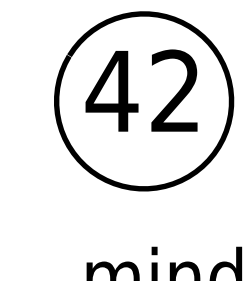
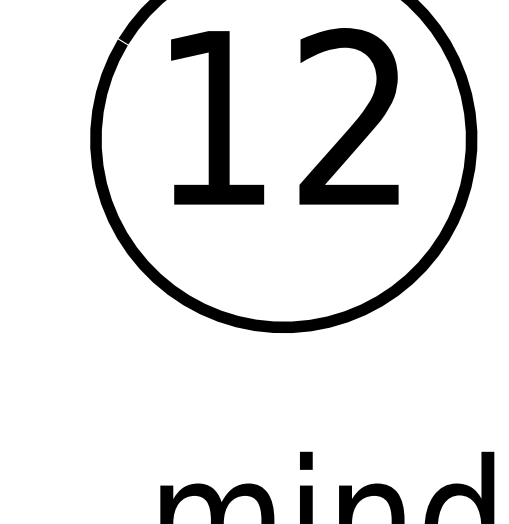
text: (111, 90) -> (213, 116), 42 -> 12

